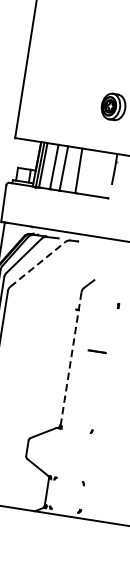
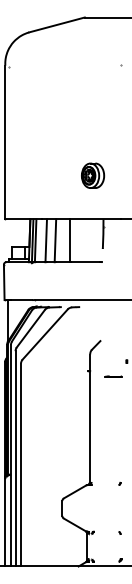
line: (38, 264) -> (45, 334), dashed -> solid
line: (97, 351) -> (113, 376), moved
line: (71, 359) -> (90, 418), dashed -> solid

